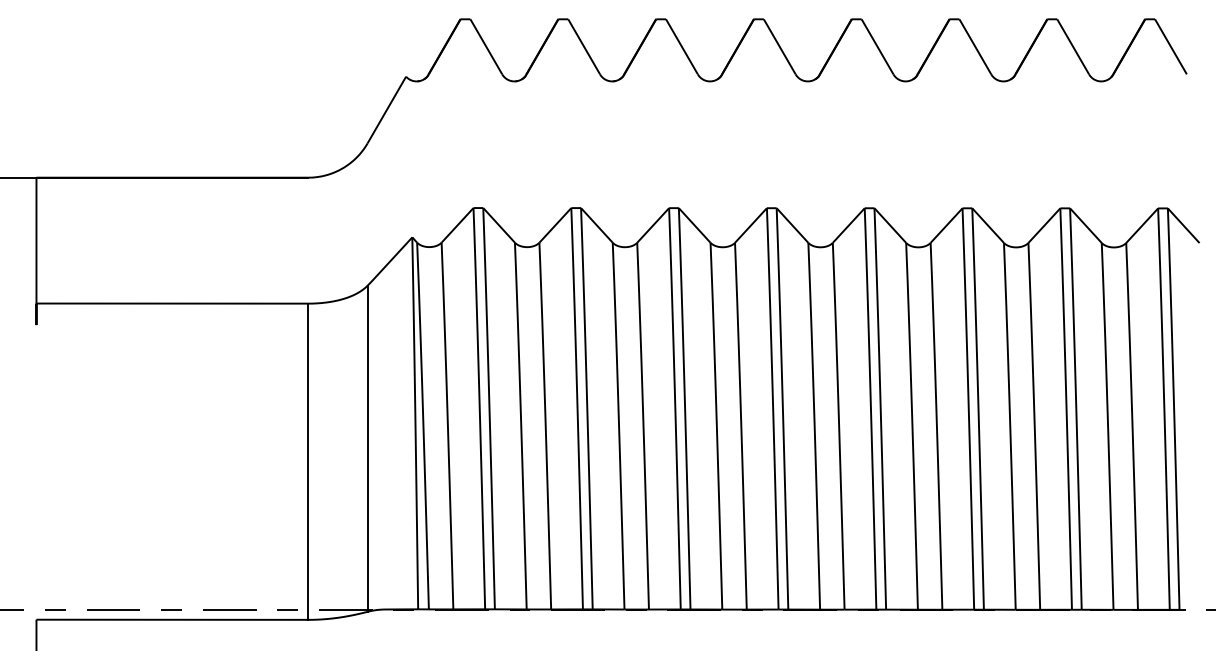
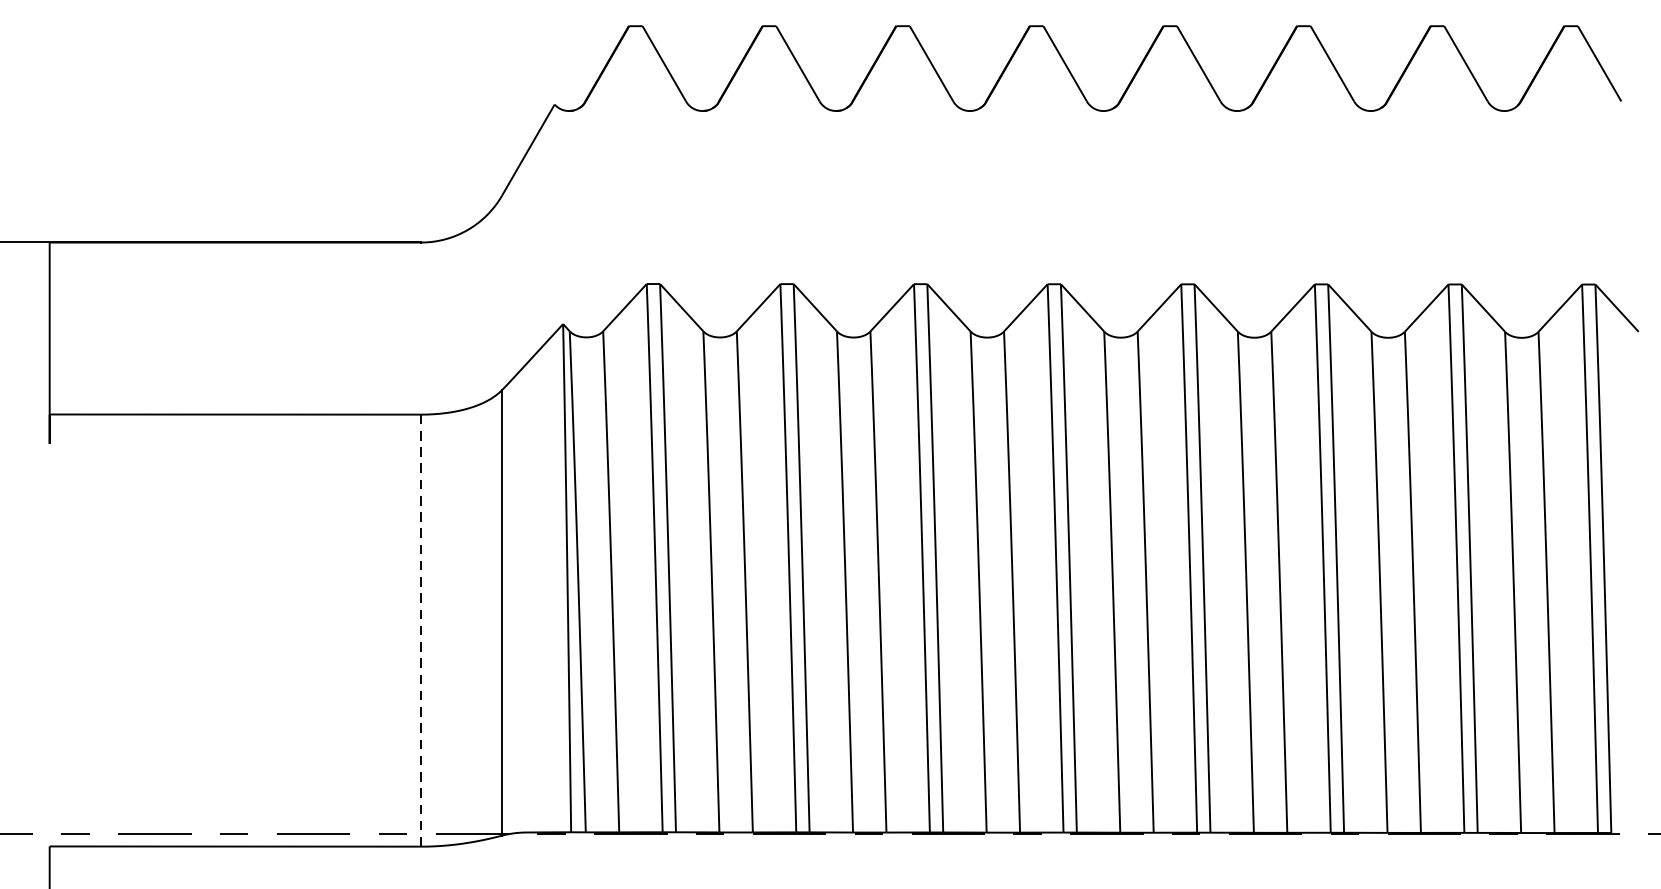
line: (308, 461) -> (421, 630), solid -> dashed

